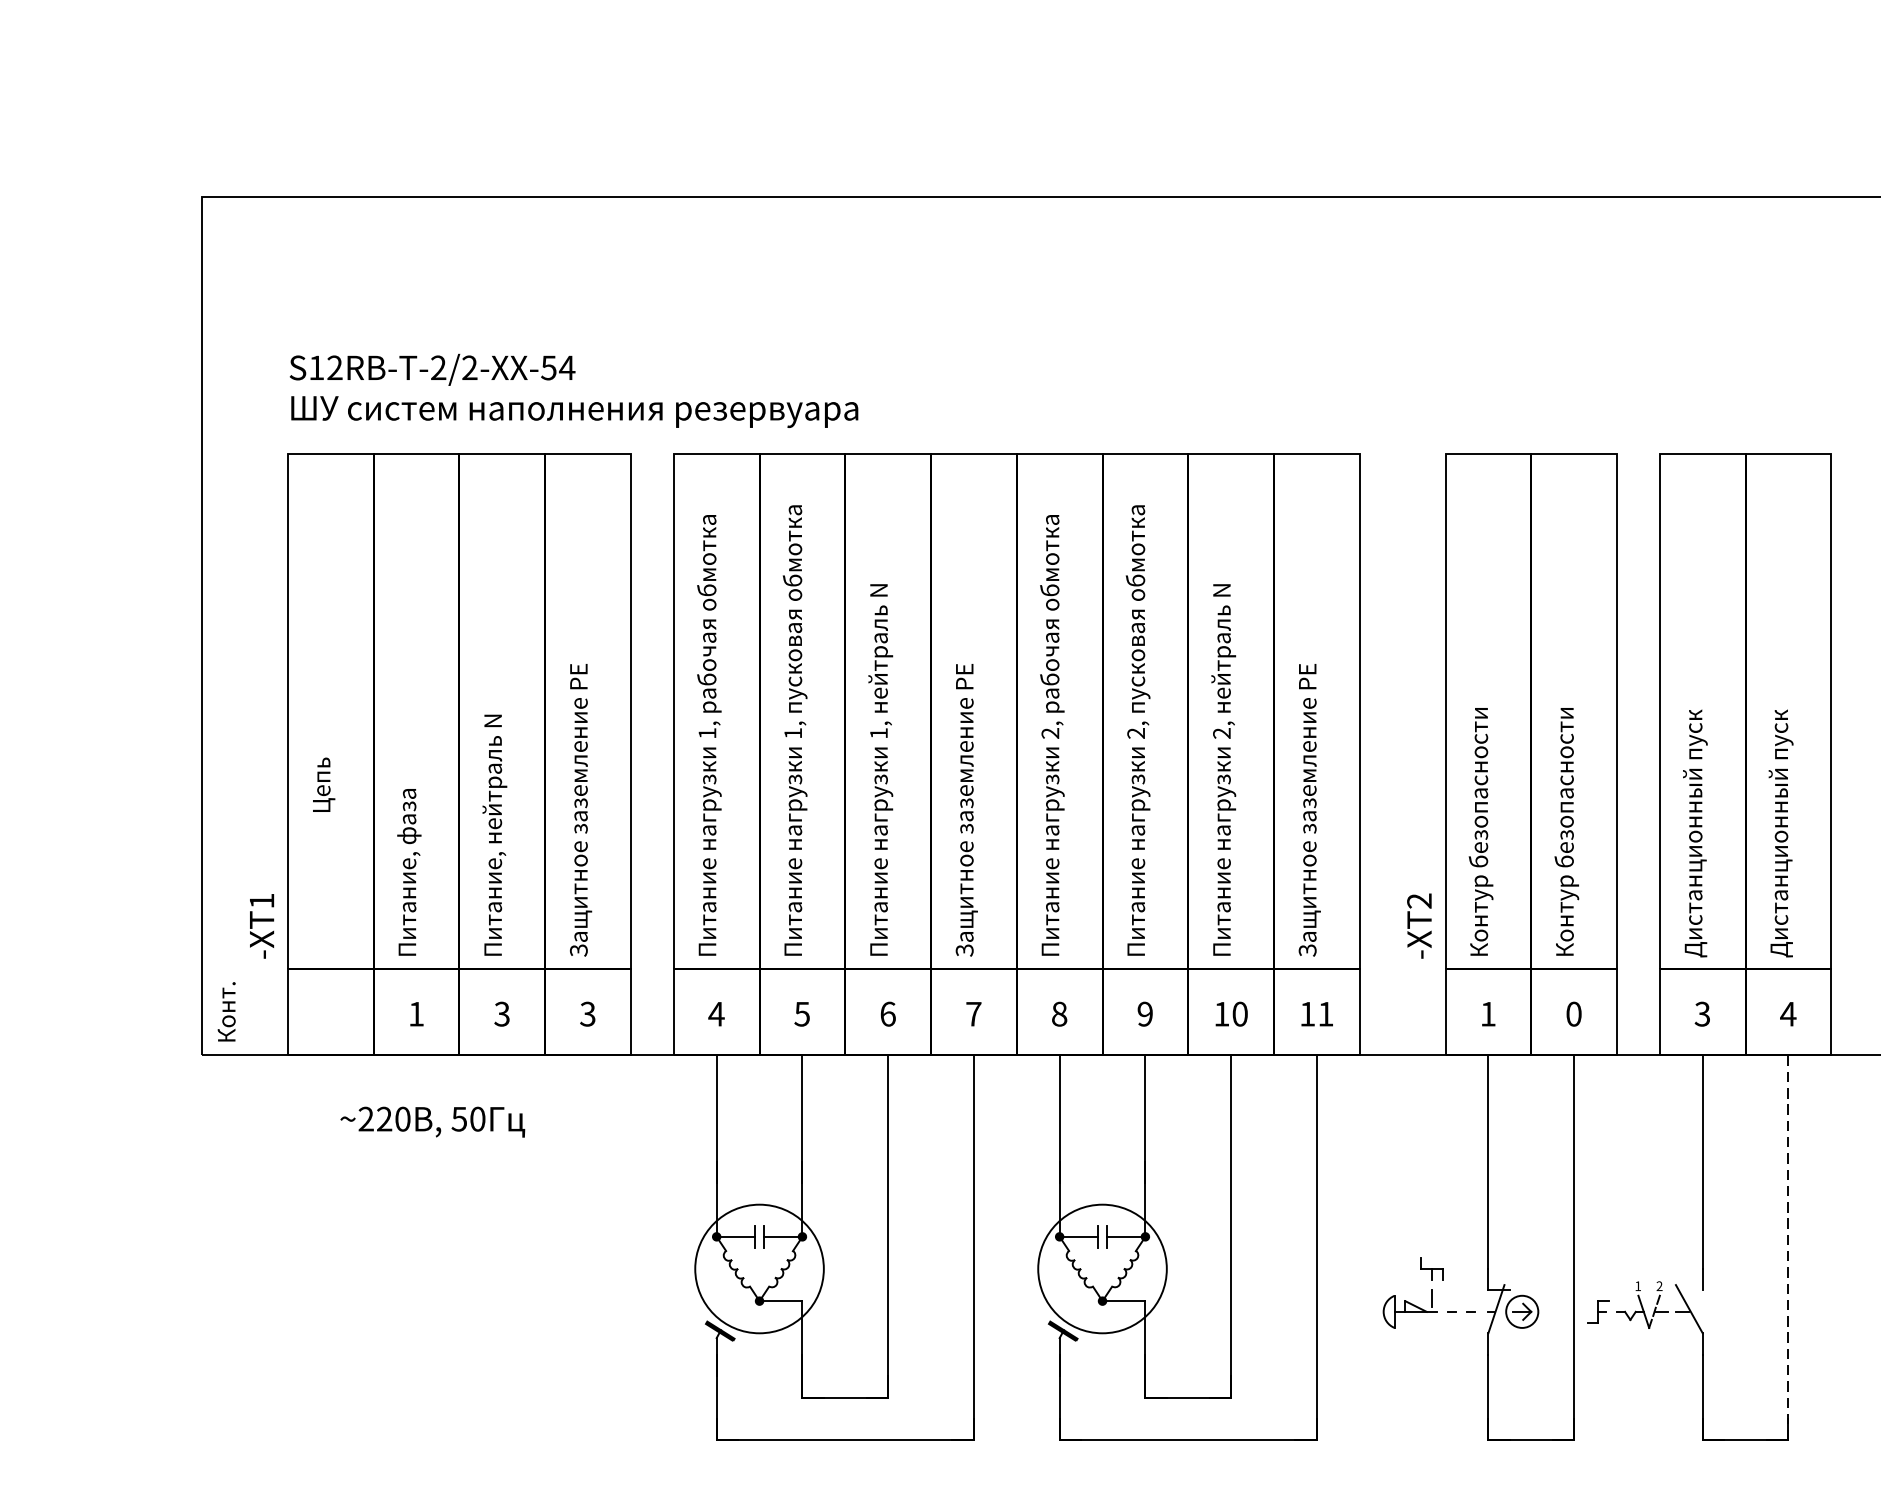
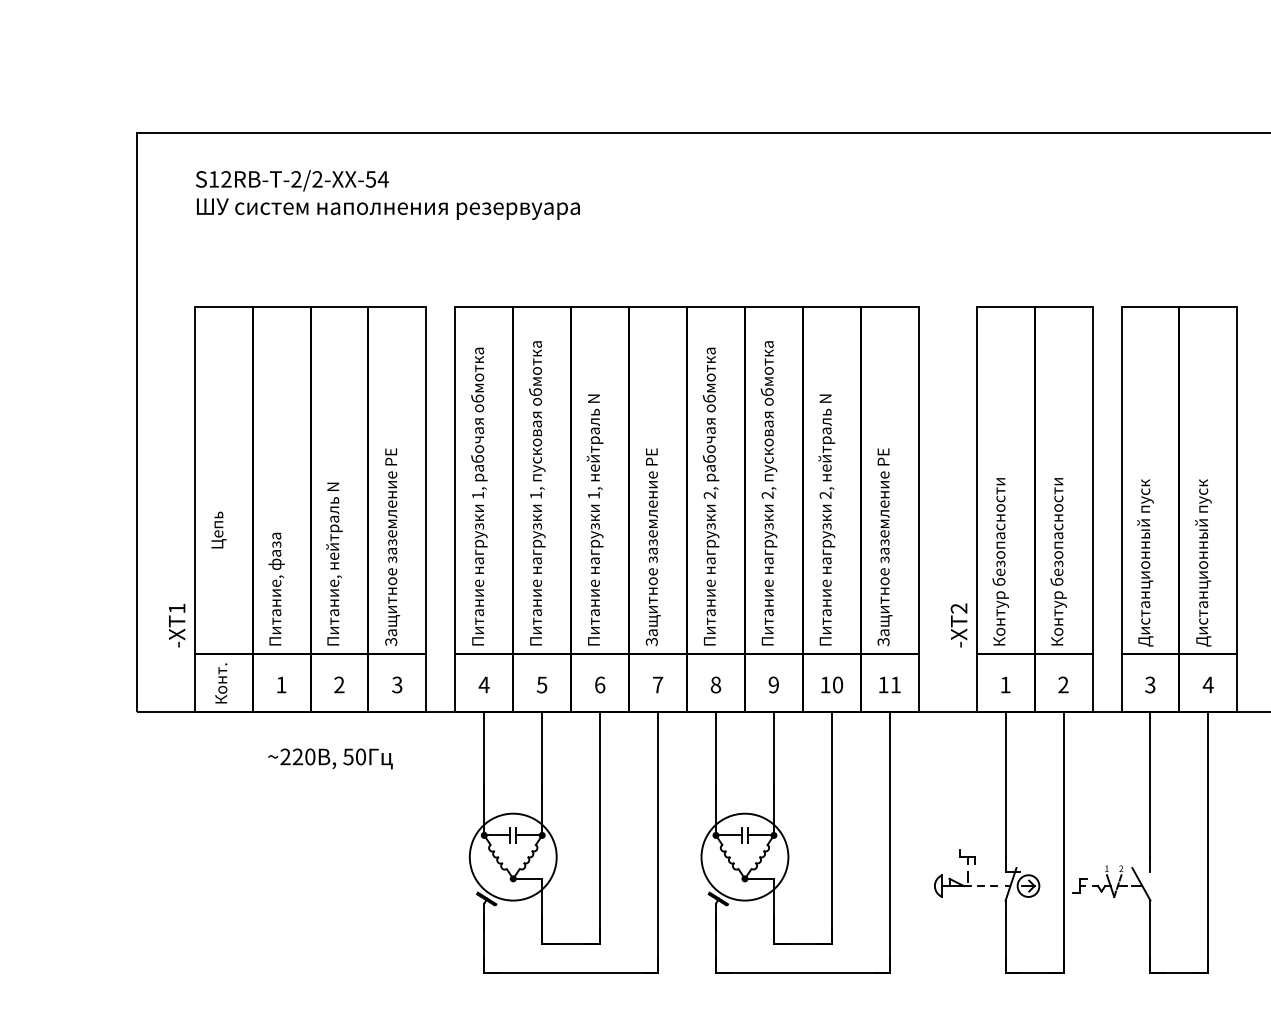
text: (573, 390) -> (387, 194), moved
text: (227, 1011) -> (221, 683), moved
text: (1574, 1013) -> (1063, 684), 0 -> 2
text: (502, 1014) -> (339, 685), 3 -> 2
text: (432, 1121) -> (330, 758), moved
line: (1788, 1247) -> (1208, 842), dashed -> solid

